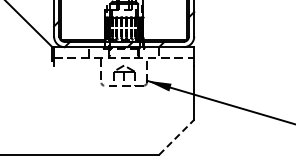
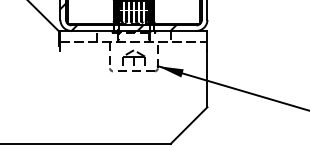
line: (176, 137) -> (188, 125), dashed -> solid

